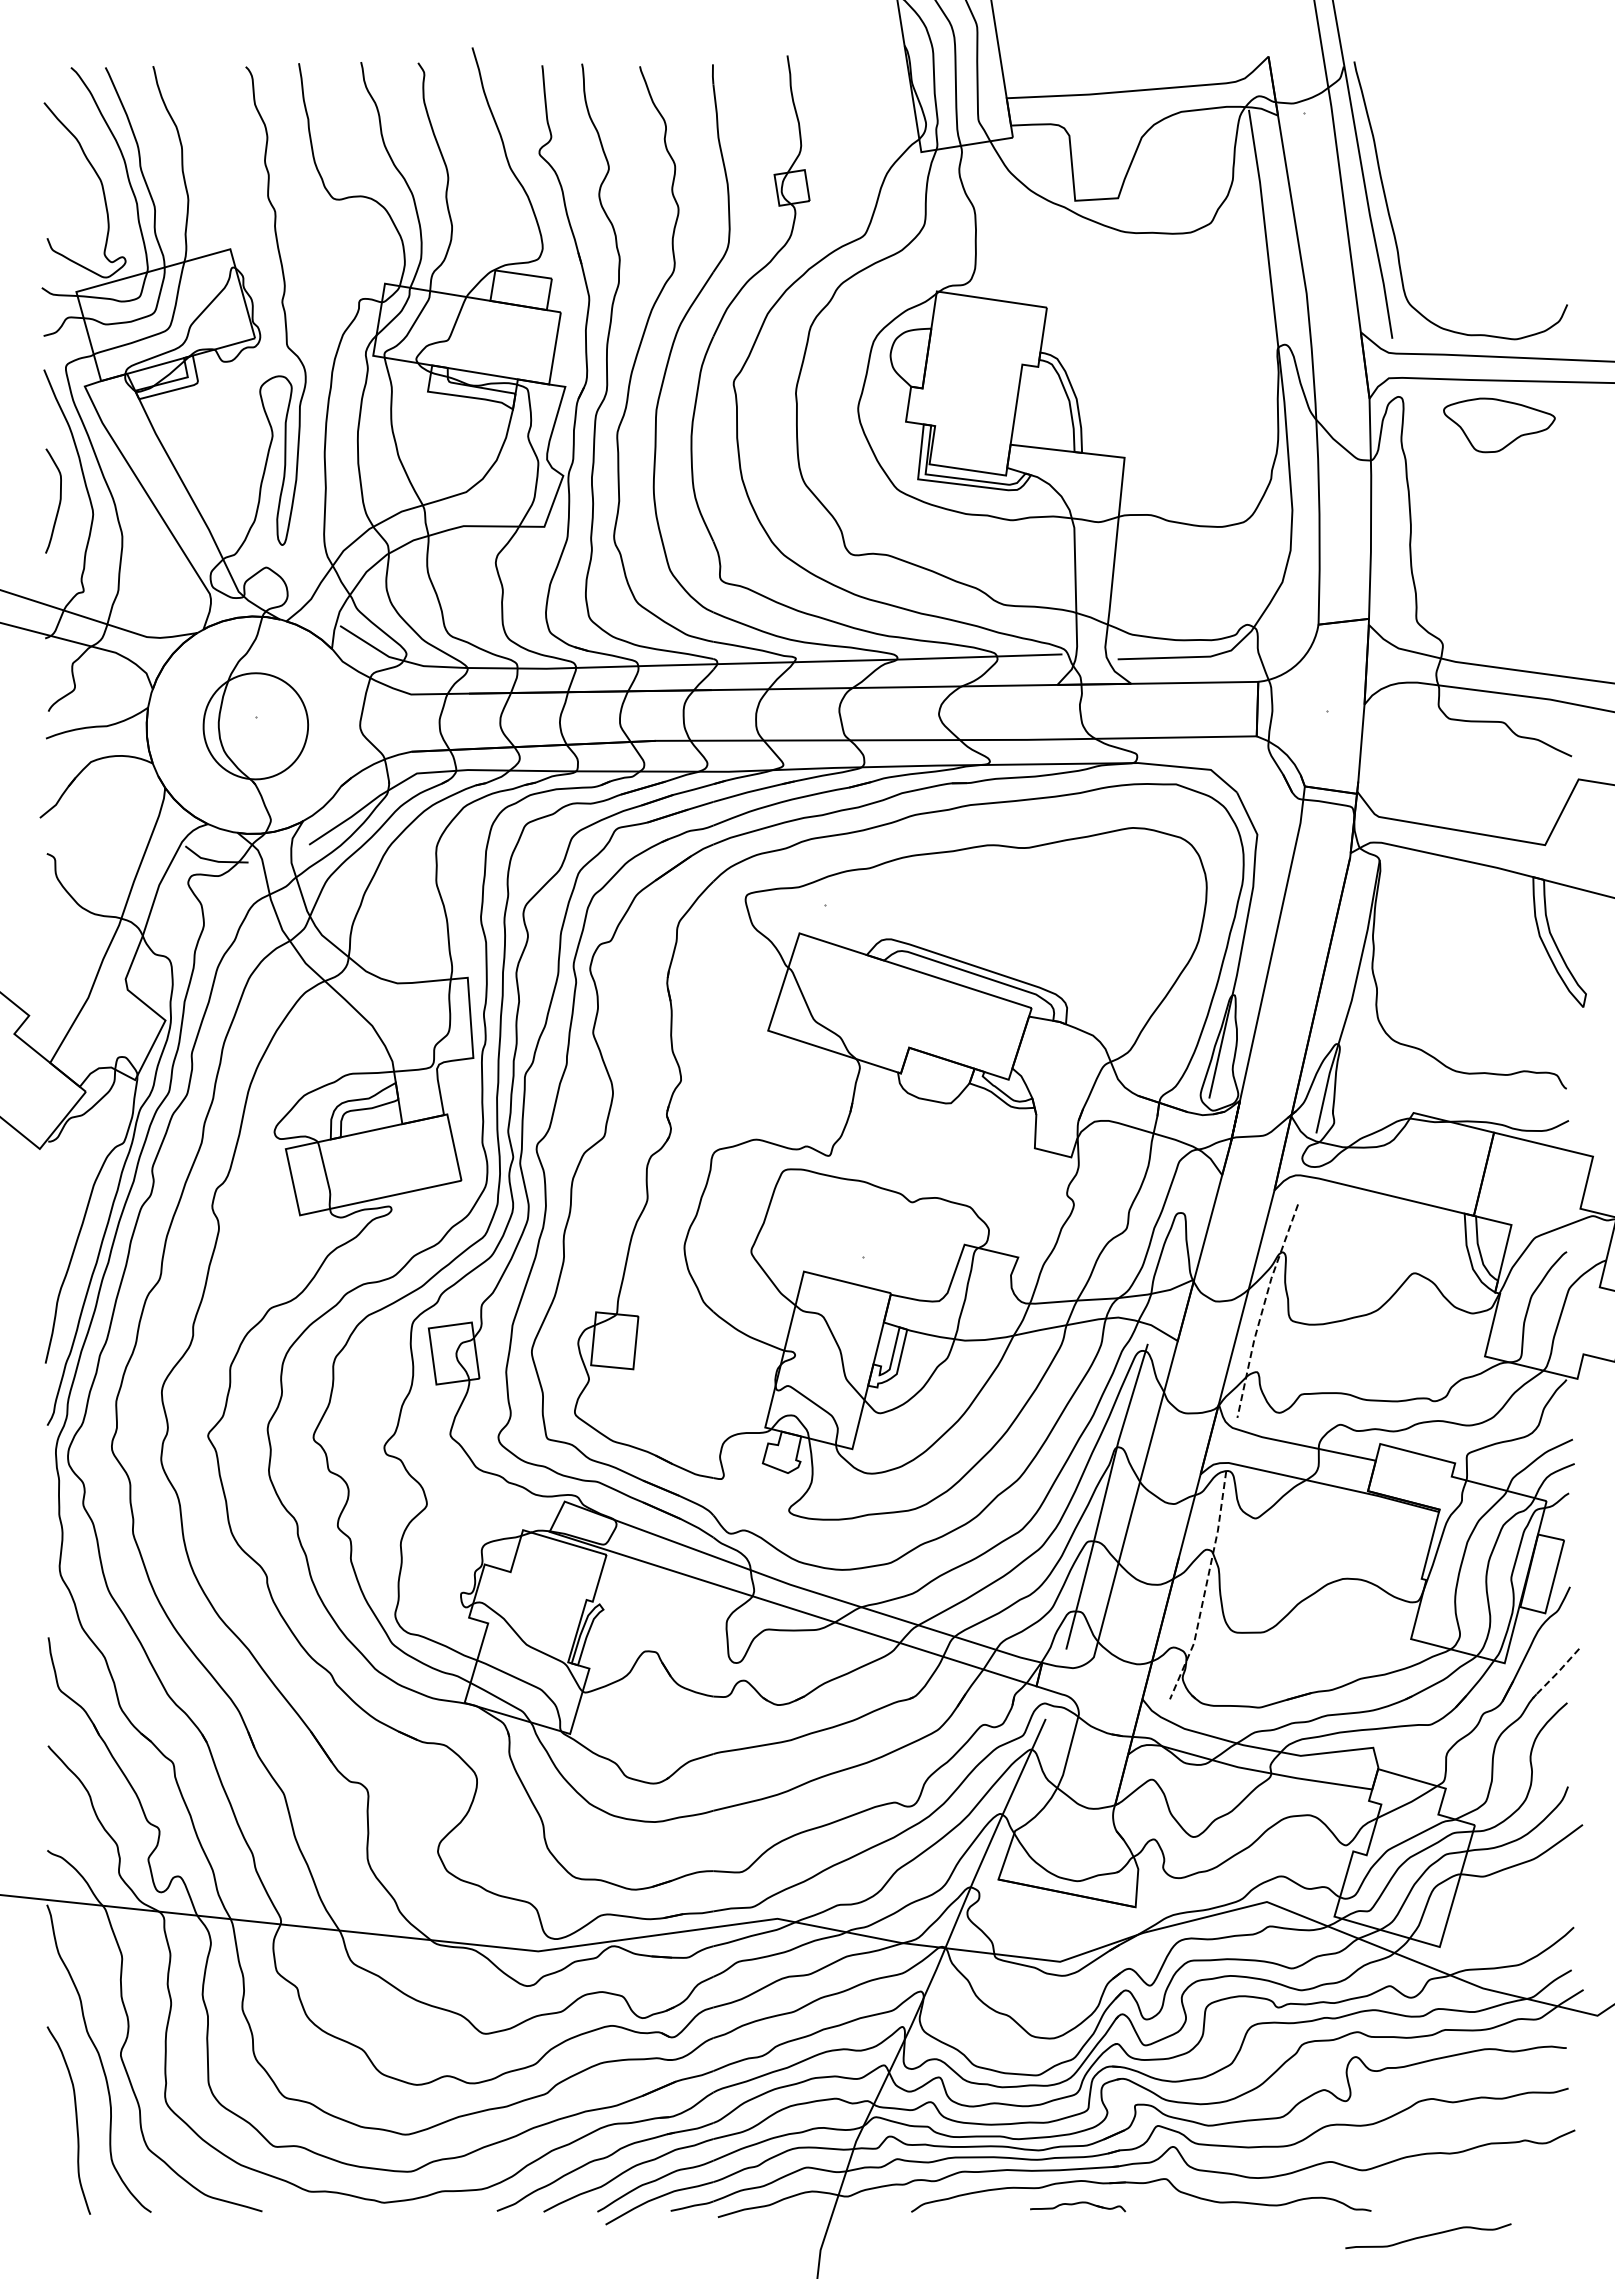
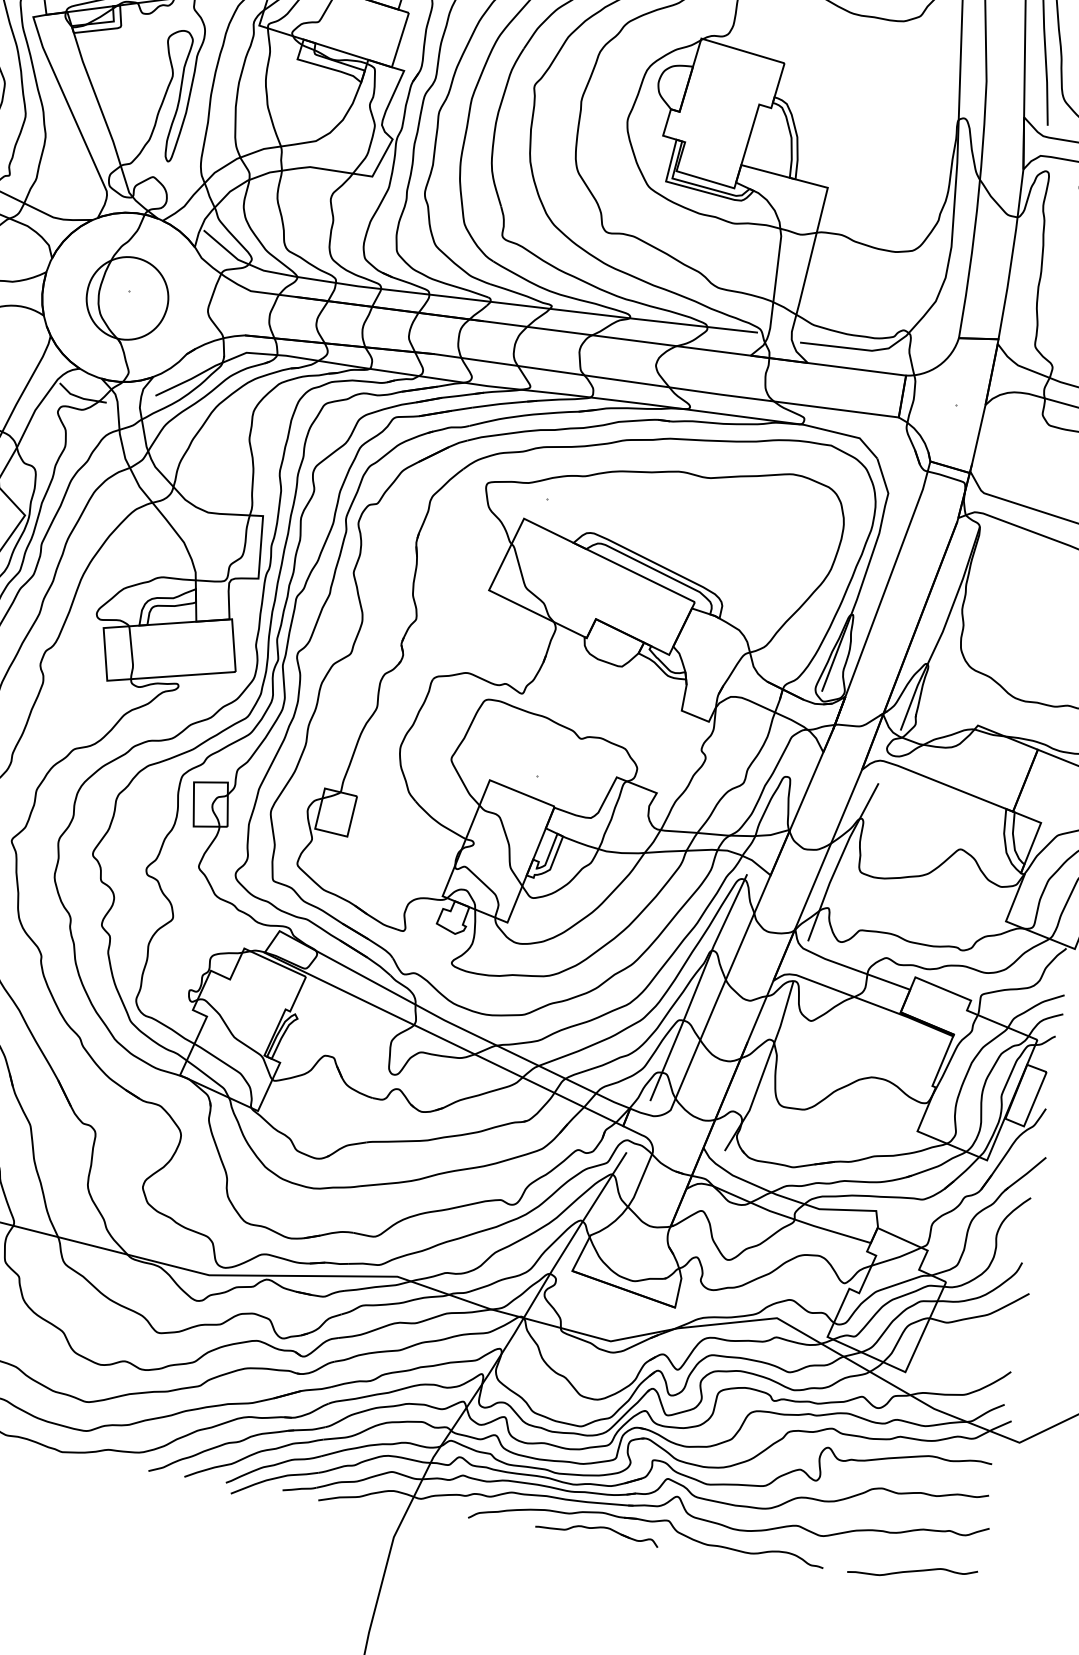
line: (1262, 1309) -> (839, 860), dashed -> solid
line: (1205, 1587) -> (764, 1068), dashed -> solid
line: (1556, 1674) -> (1025, 1174), dashed -> solid
part: (1077, 2206) -> (597, 1532), size x1.67
curve: (1428, 2236) -> (912, 1572), moved

